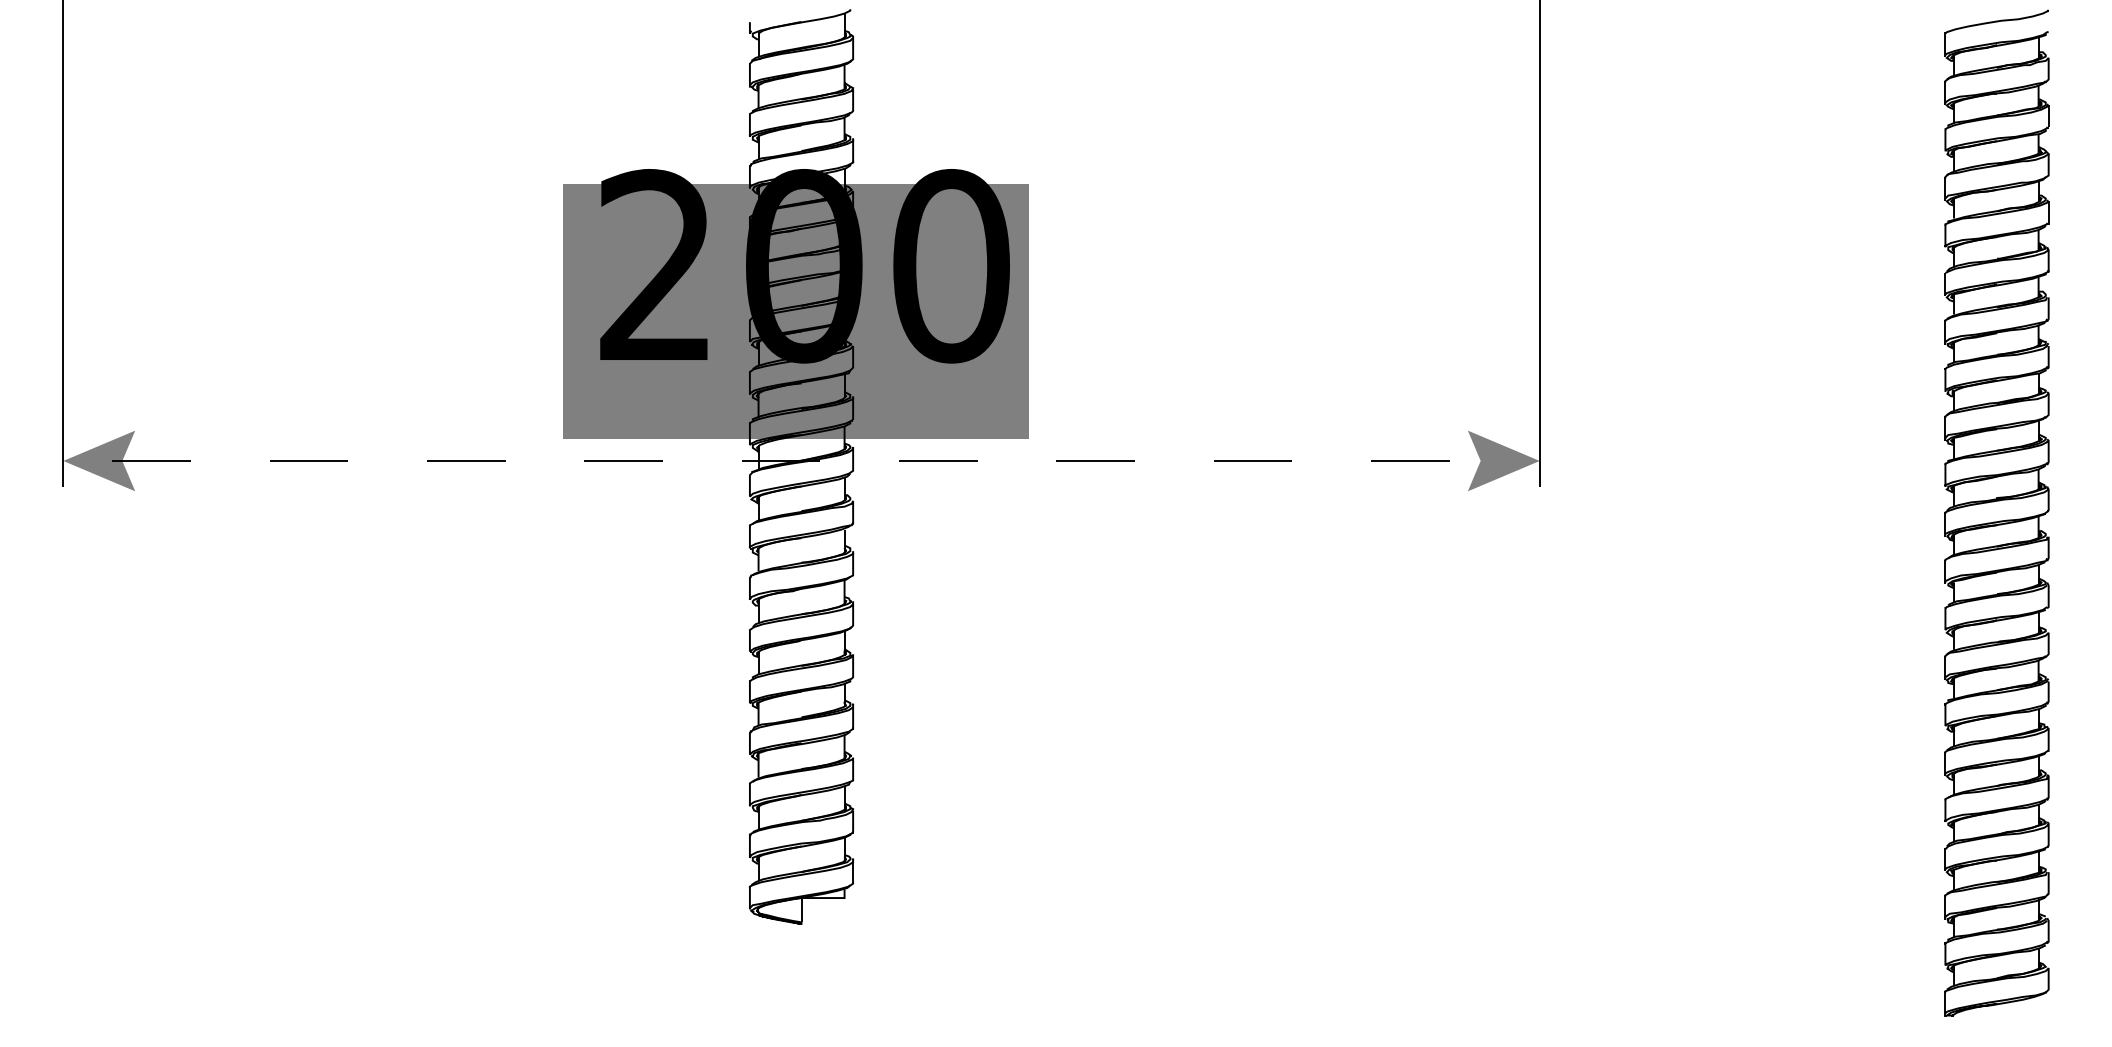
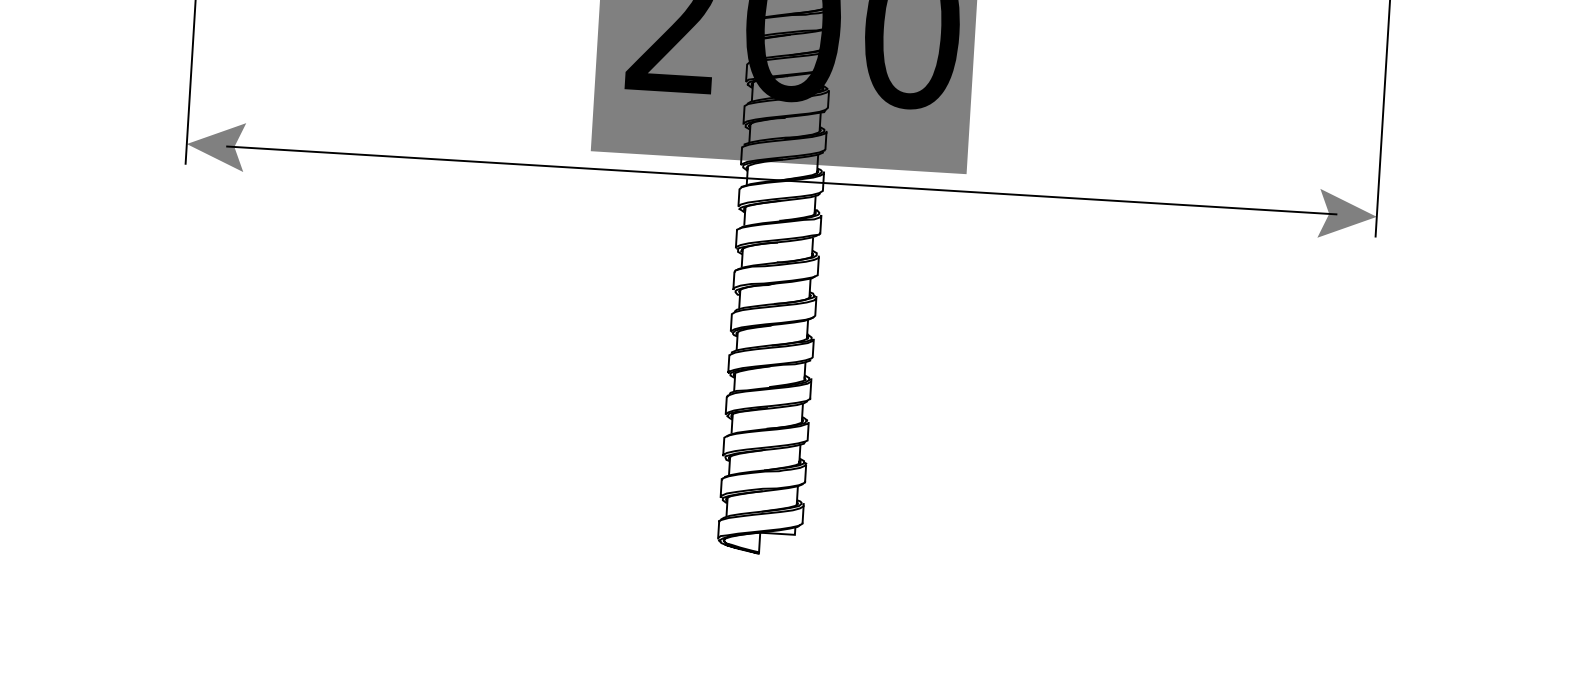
line: (802, 460) -> (782, 180), dashed -> solid

